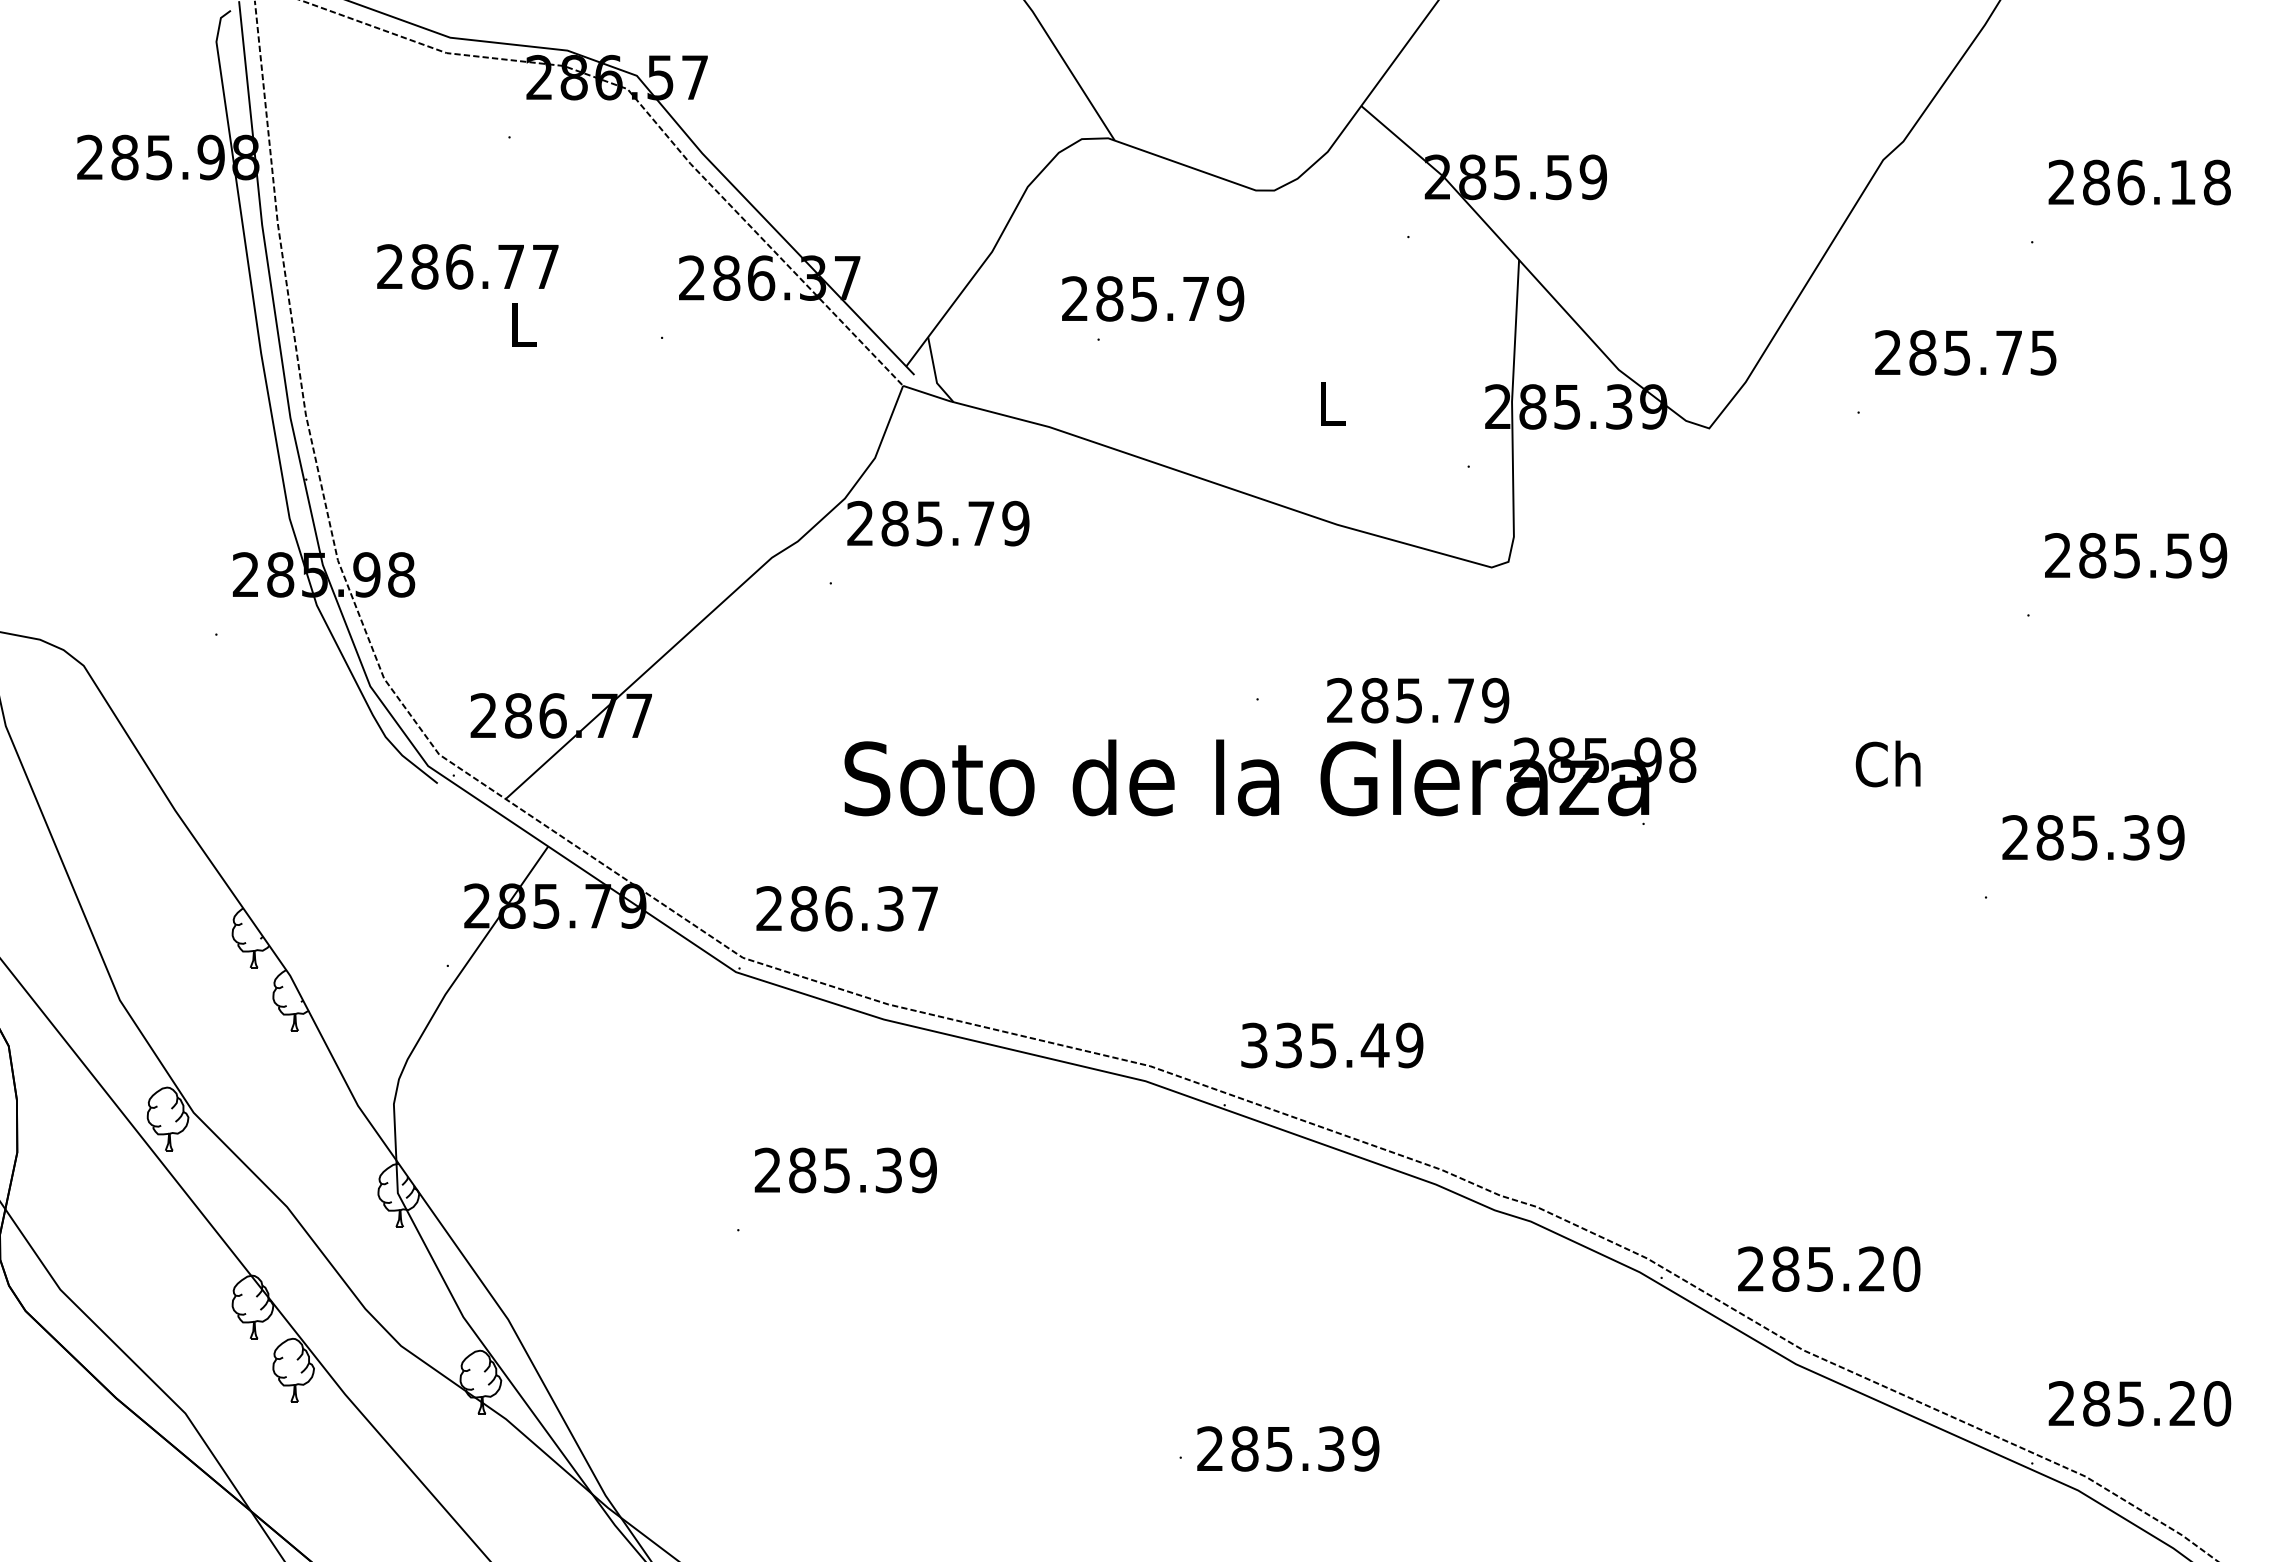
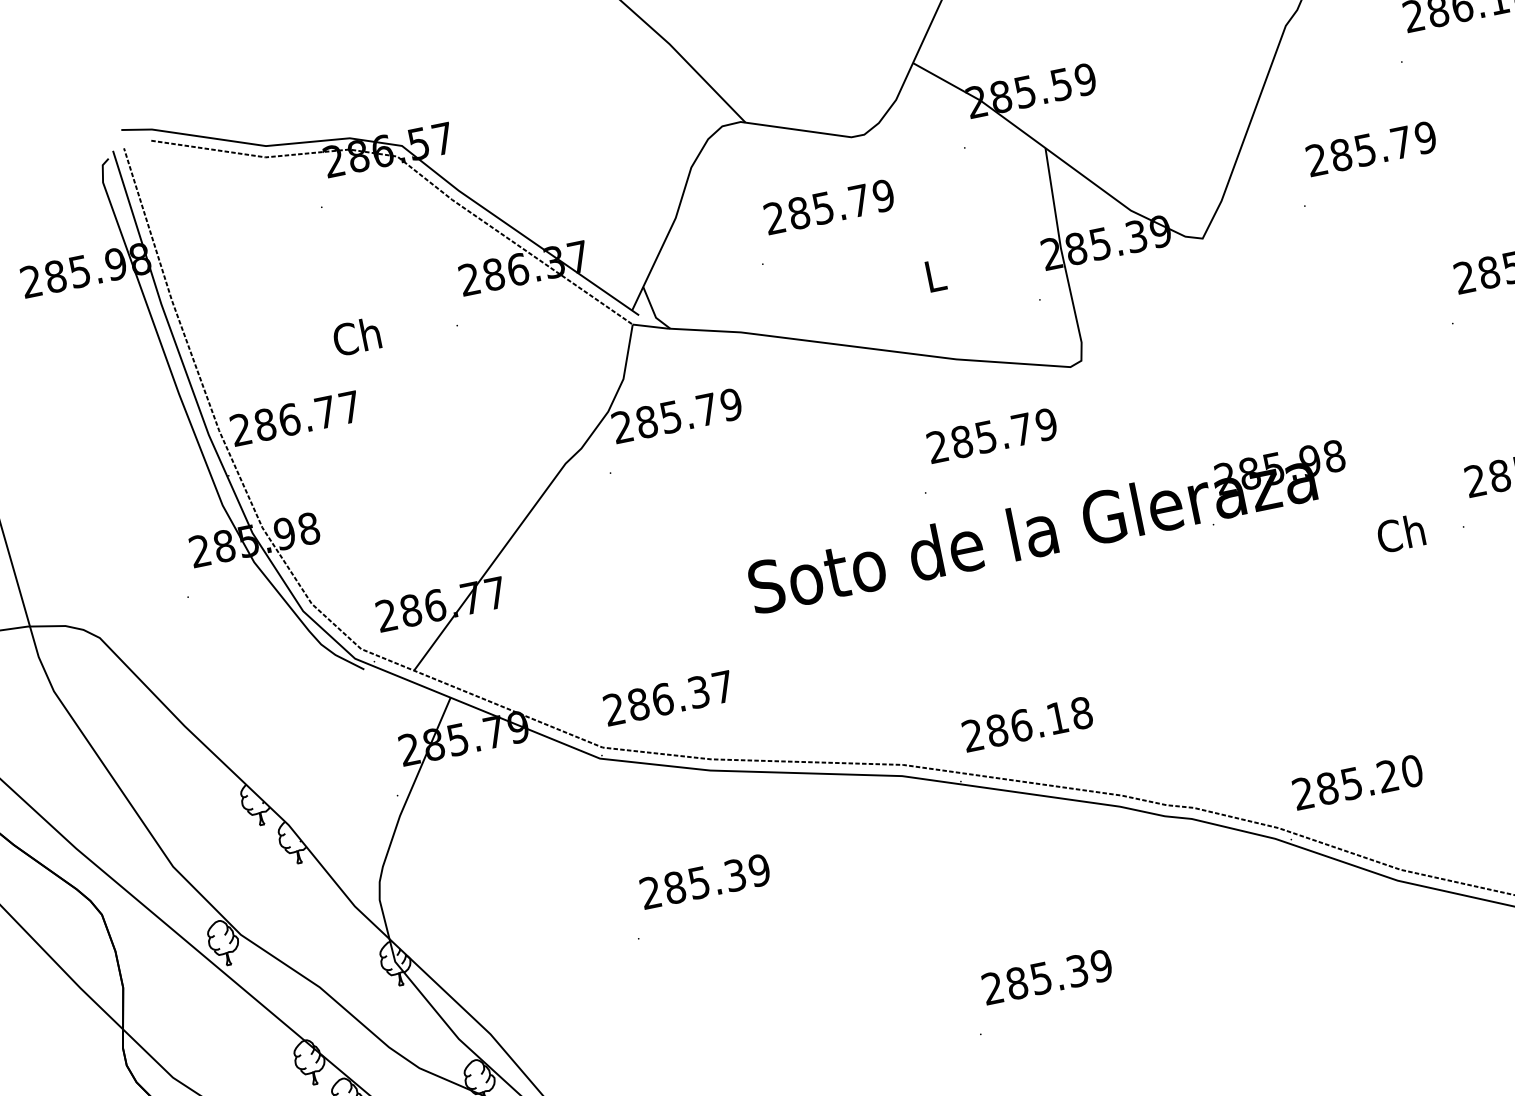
text: (467, 266) -> (295, 418), moved
text: (1153, 298) -> (829, 206), moved
text: (520, 324) -> (356, 336), L -> Ch
text: (2043, 352) -> (1425, 137), 285.75 -> 285.79
text: (1418, 700) -> (992, 435), moved
text: (1887, 763) -> (1400, 533), moved
text: (1270, 776) -> (1048, 526), moved
text: (1332, 1045) -> (1027, 724), 335.49 -> 286.18
text: (1829, 1268) -> (1358, 781), moved
text: (1288, 1448) -> (1047, 976), moved

